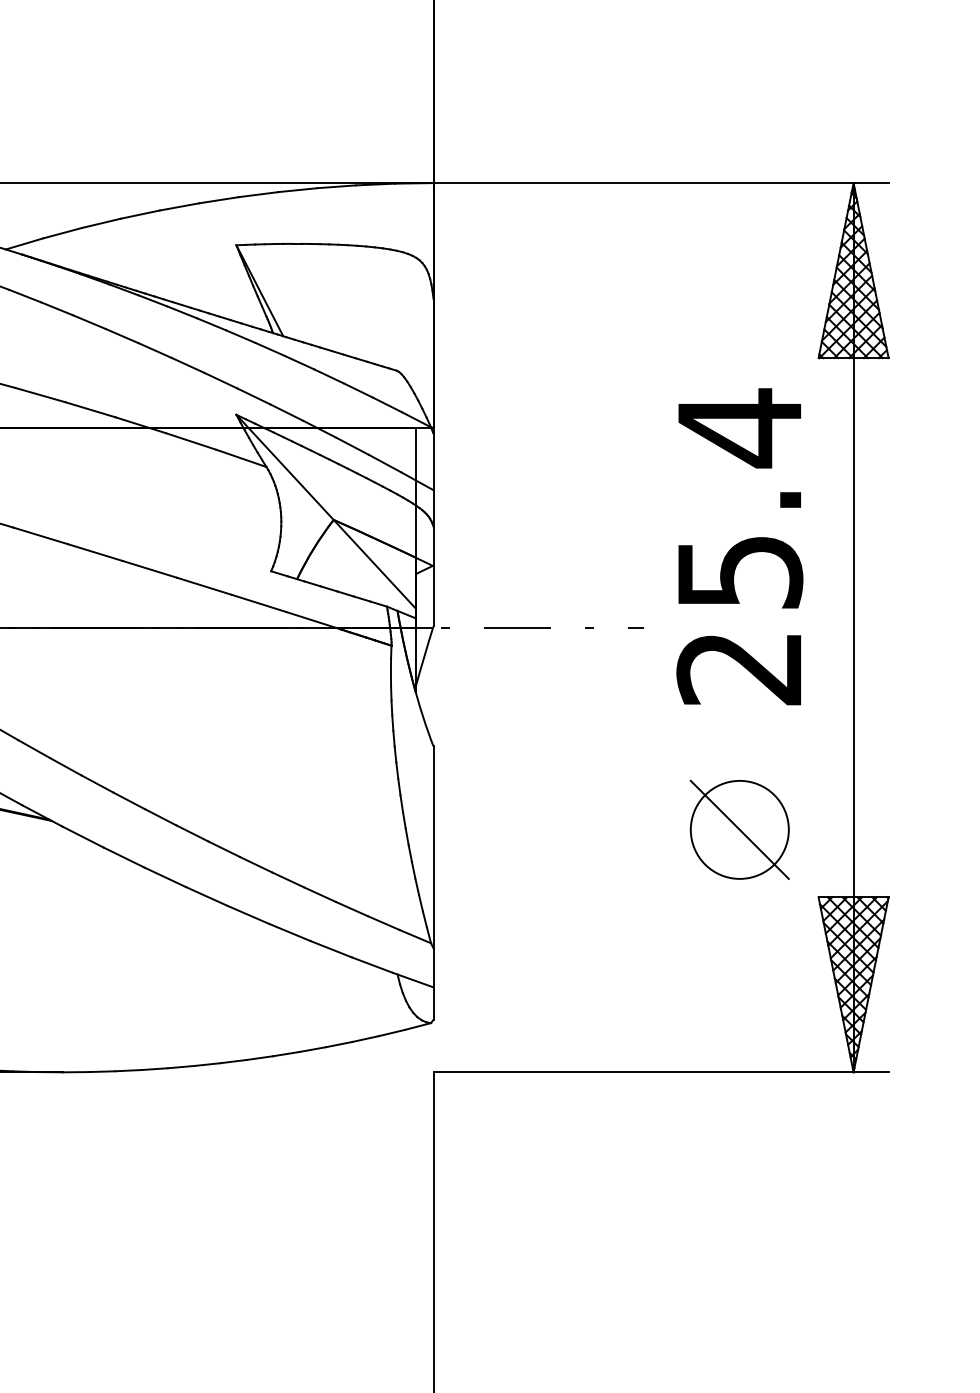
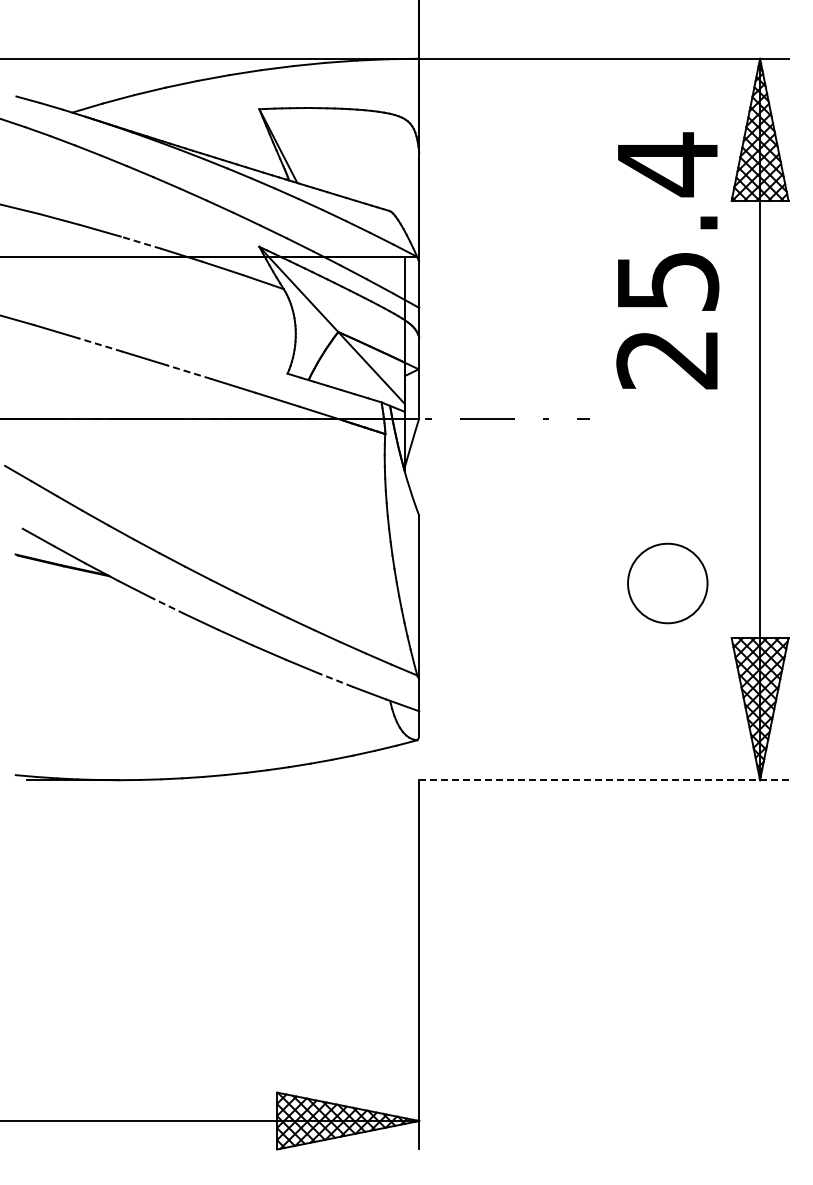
line: (89, 409) -> (140, 242), solid -> dashed
line: (40, 535) -> (100, 344), solid -> dashed
text: (739, 546) -> (667, 260), moved
line: (149, 569) -> (188, 372), solid -> dashed
line: (739, 829) -> (667, 583), removed
line: (124, 856) -> (168, 605), solid -> dashed
line: (330, 949) -> (335, 680), solid -> dashed
line: (660, 1072) -> (603, 780), solid -> dashed

